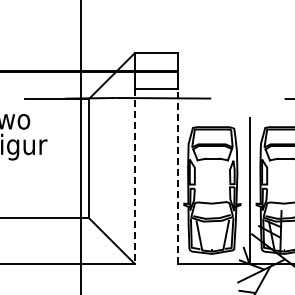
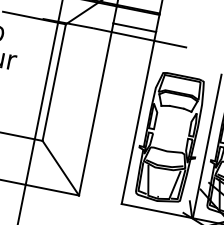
line: (177, 176) -> (138, 117), dashed -> solid
line: (134, 177) -> (95, 110), dashed -> solid

